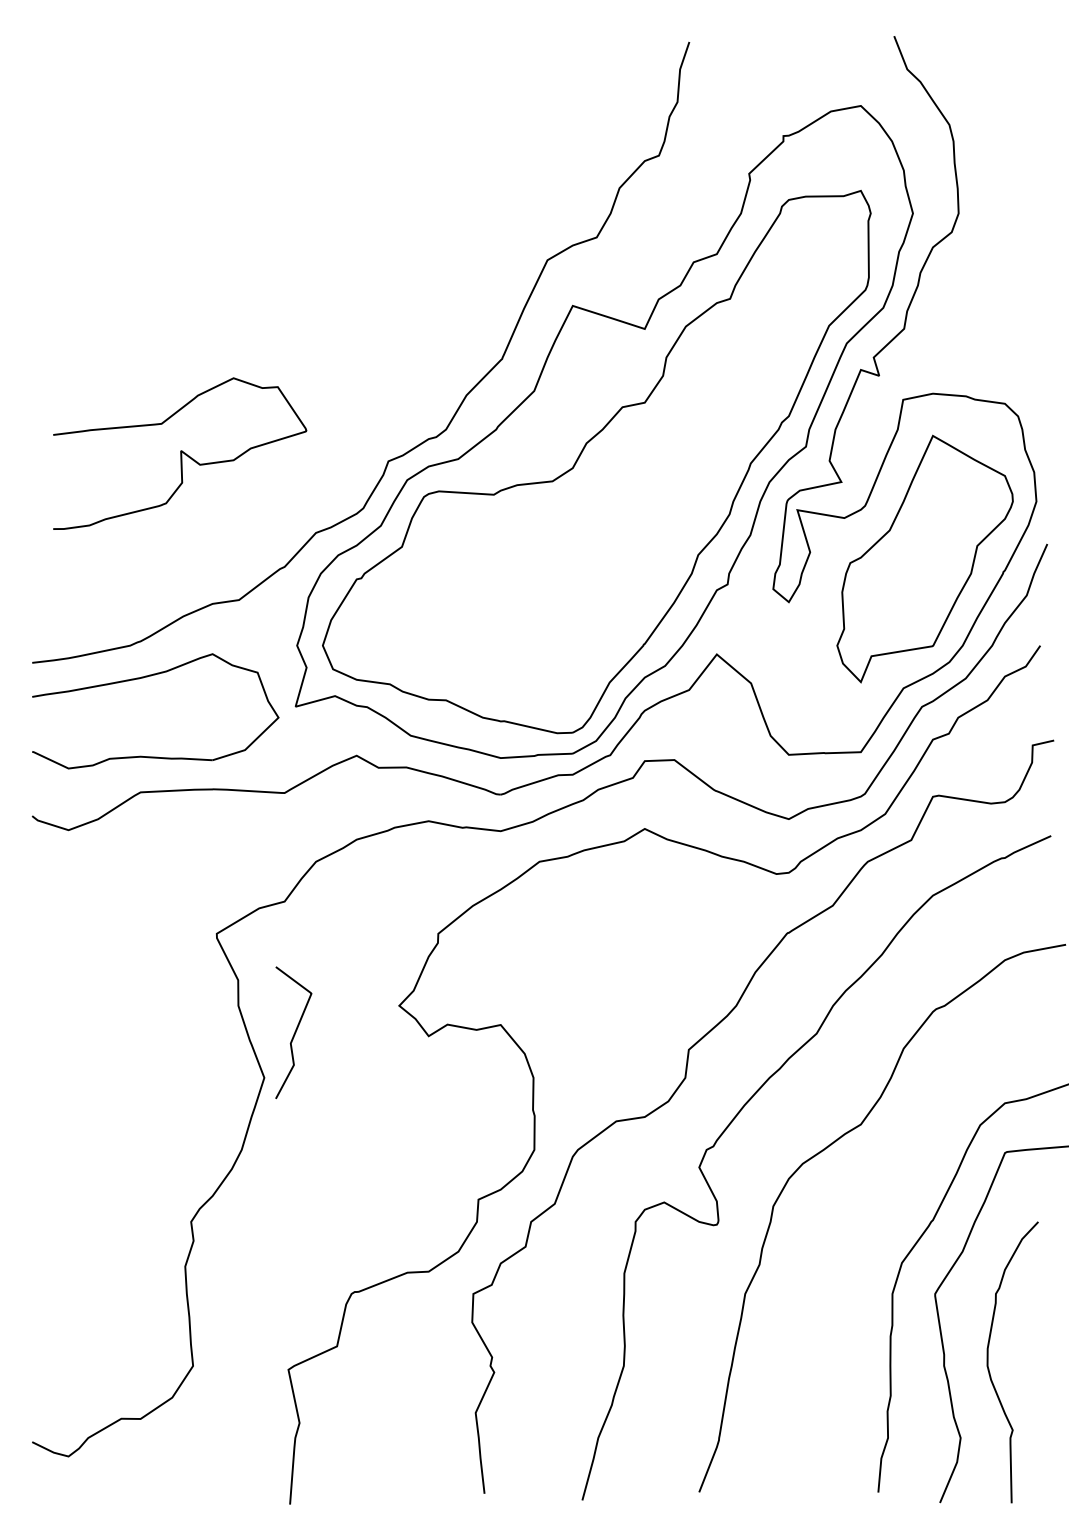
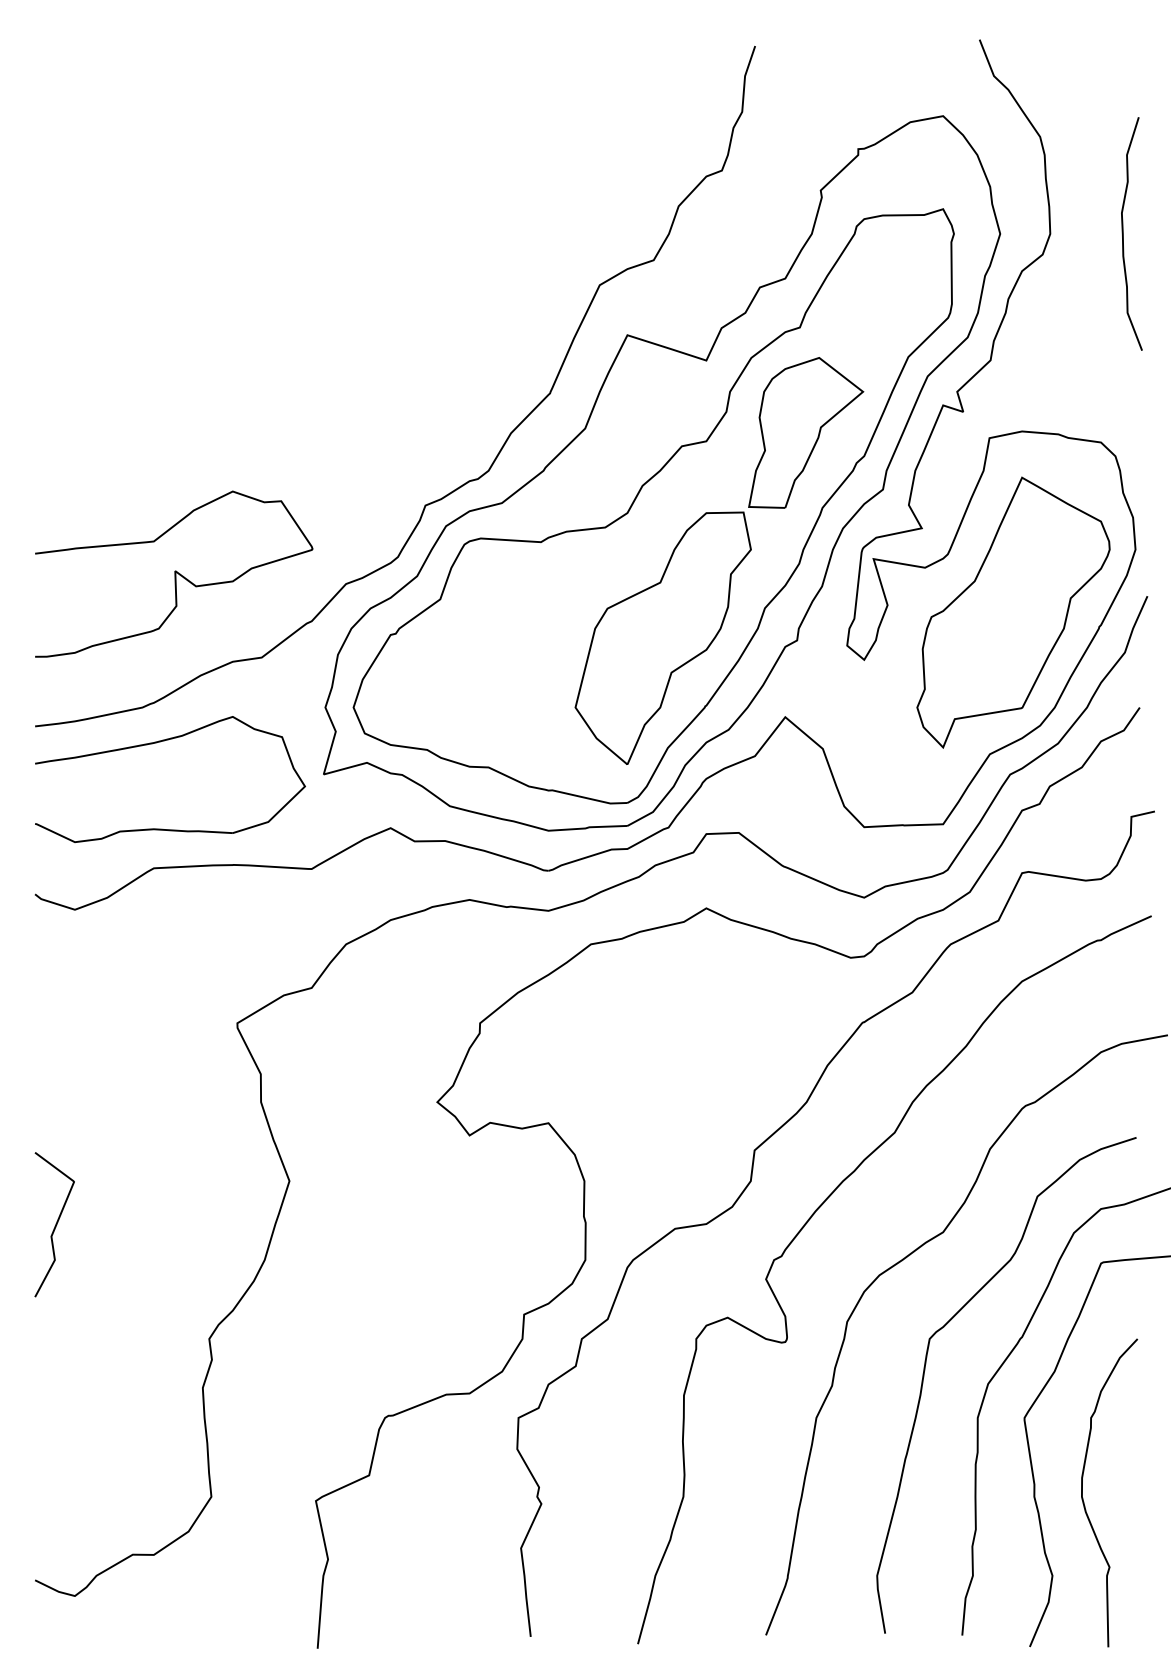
curve: (1025, 213) -> (1123, 233), added
curve: (180, 453) -> (174, 573), moved
part: (656, 511) -> (719, 560), added
curve: (294, 1032) -> (55, 1224), moved
curve: (844, 1250) -> (925, 1370), added

